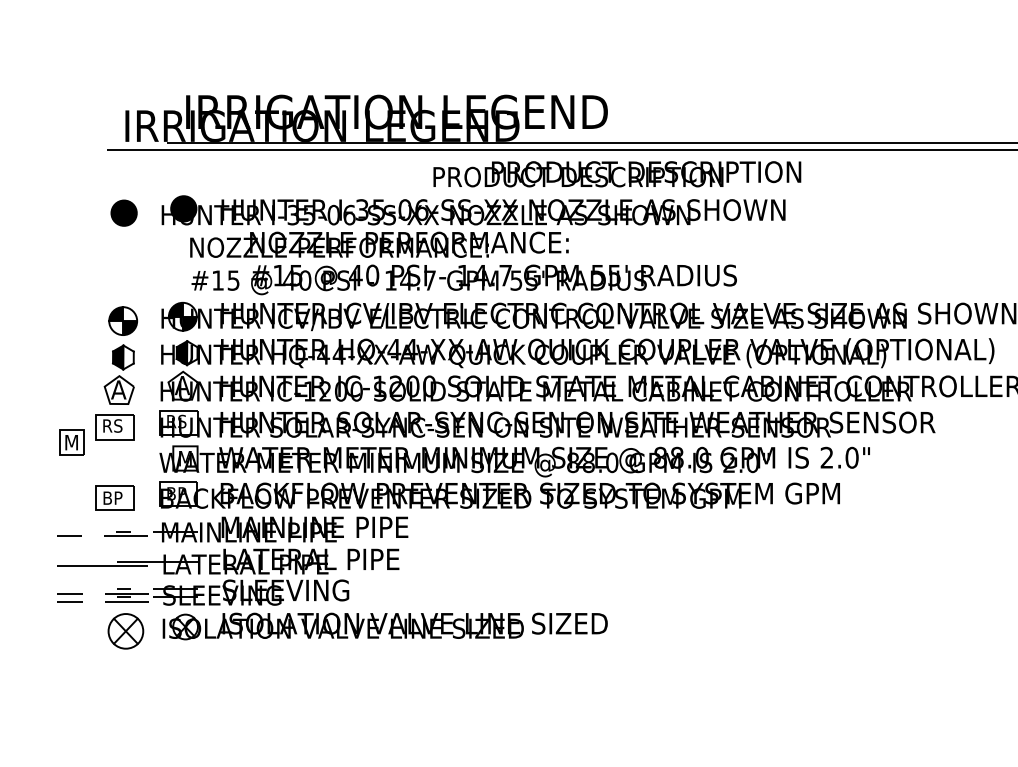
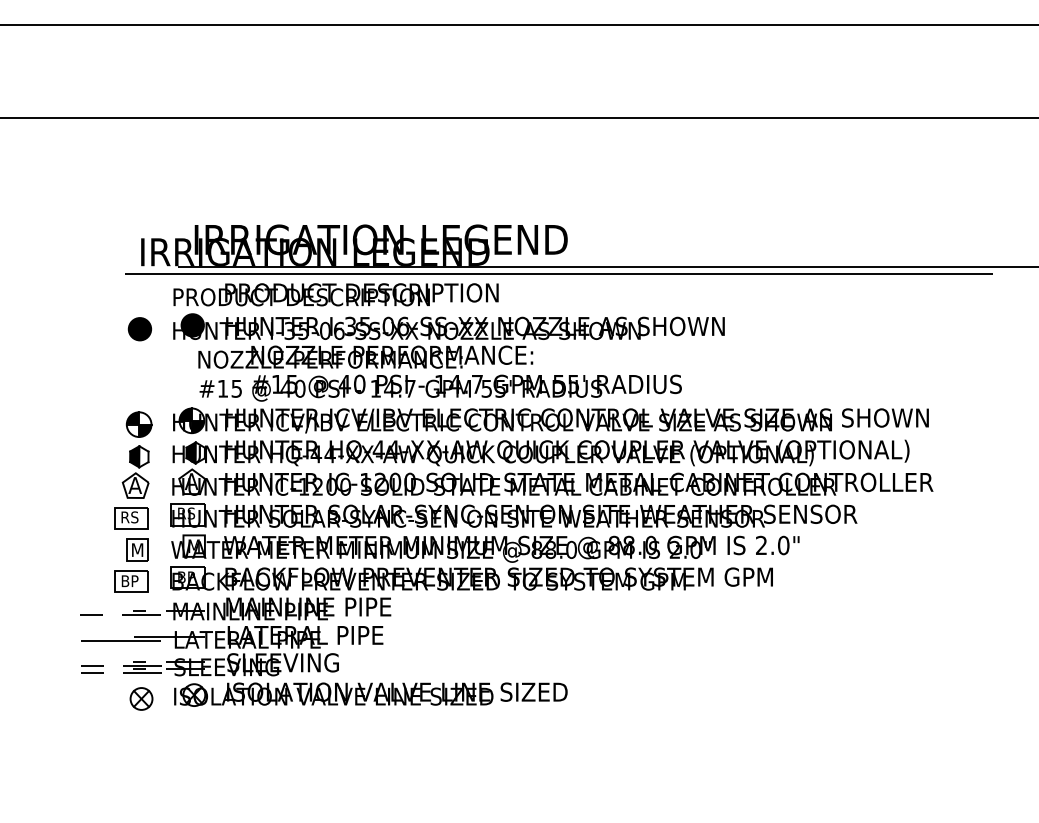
text: (616, 173) -> (335, 294), moved
part: (71, 441) -> (137, 549), moved
part: (125, 630) -> (141, 698), size x0.71

